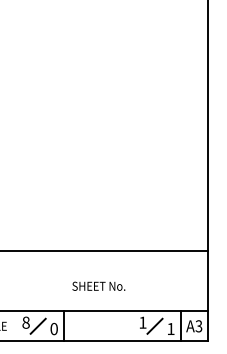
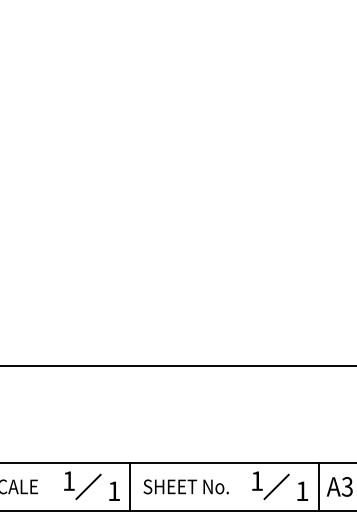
text: (98, 285) -> (185, 485), moved
text: (25, 322) -> (68, 480), 8 -> 1
text: (53, 328) -> (113, 490), 0 -> 1

